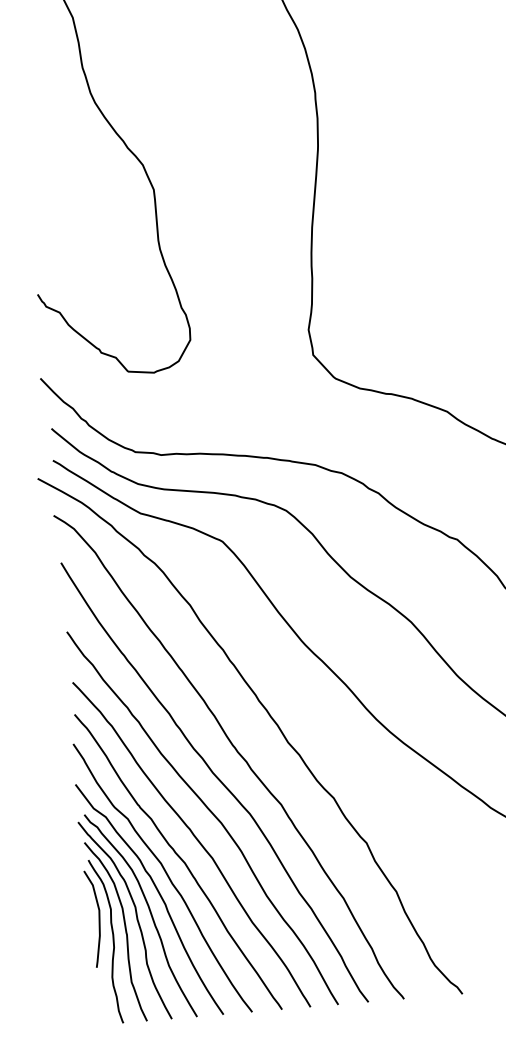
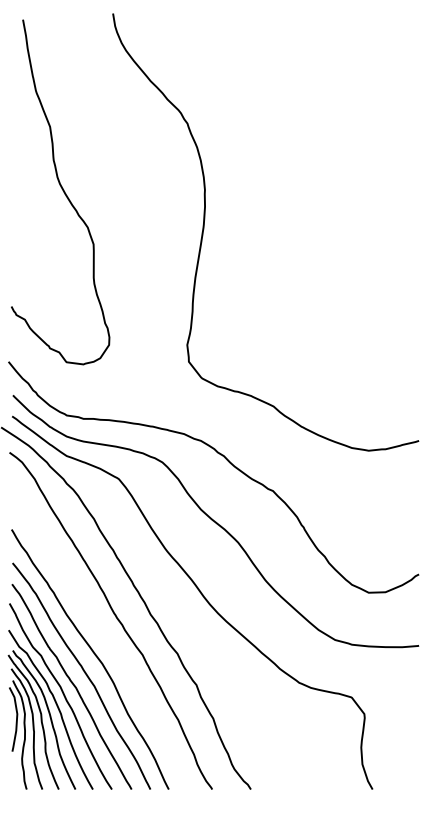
curve: (216, 778) -> (101, 634), removed

